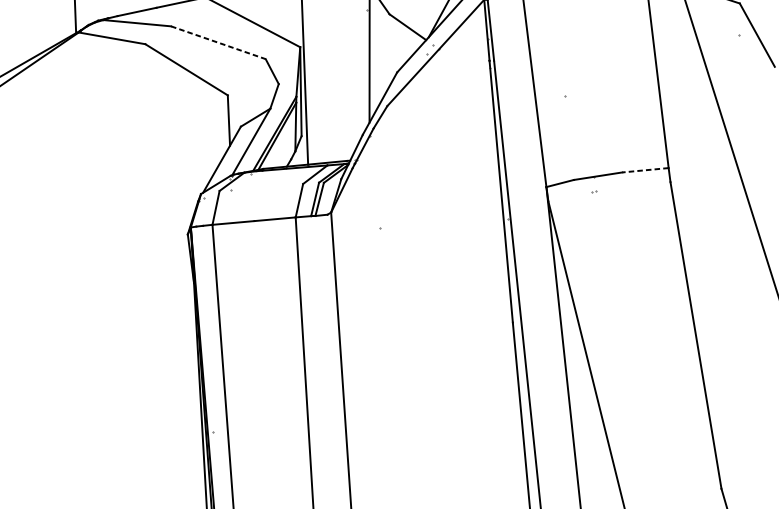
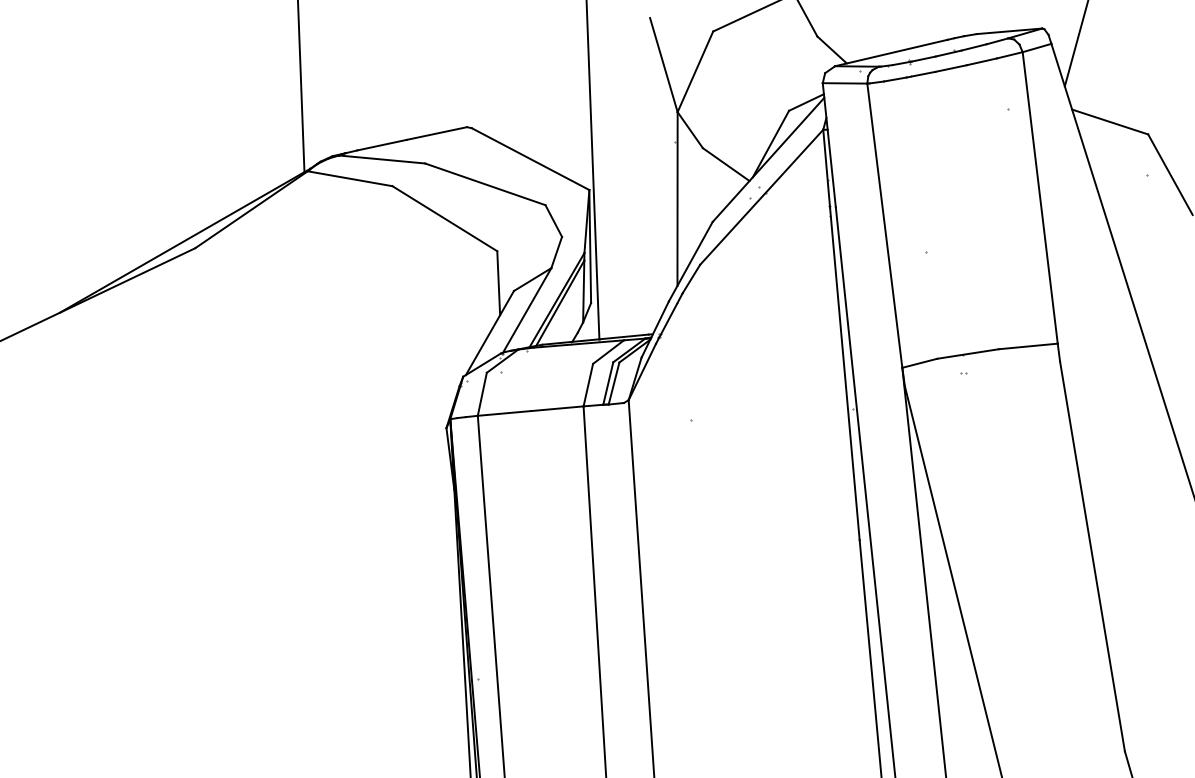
line: (218, 42) -> (485, 184), dashed -> solid
line: (645, 170) -> (1028, 346), dashed -> solid

